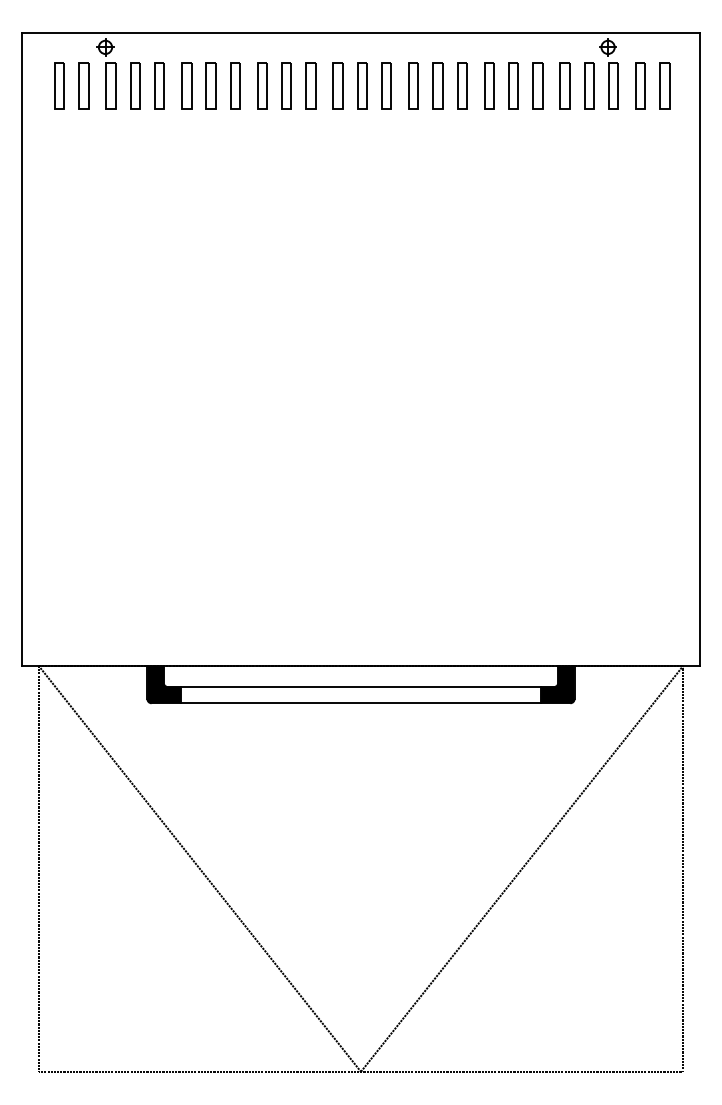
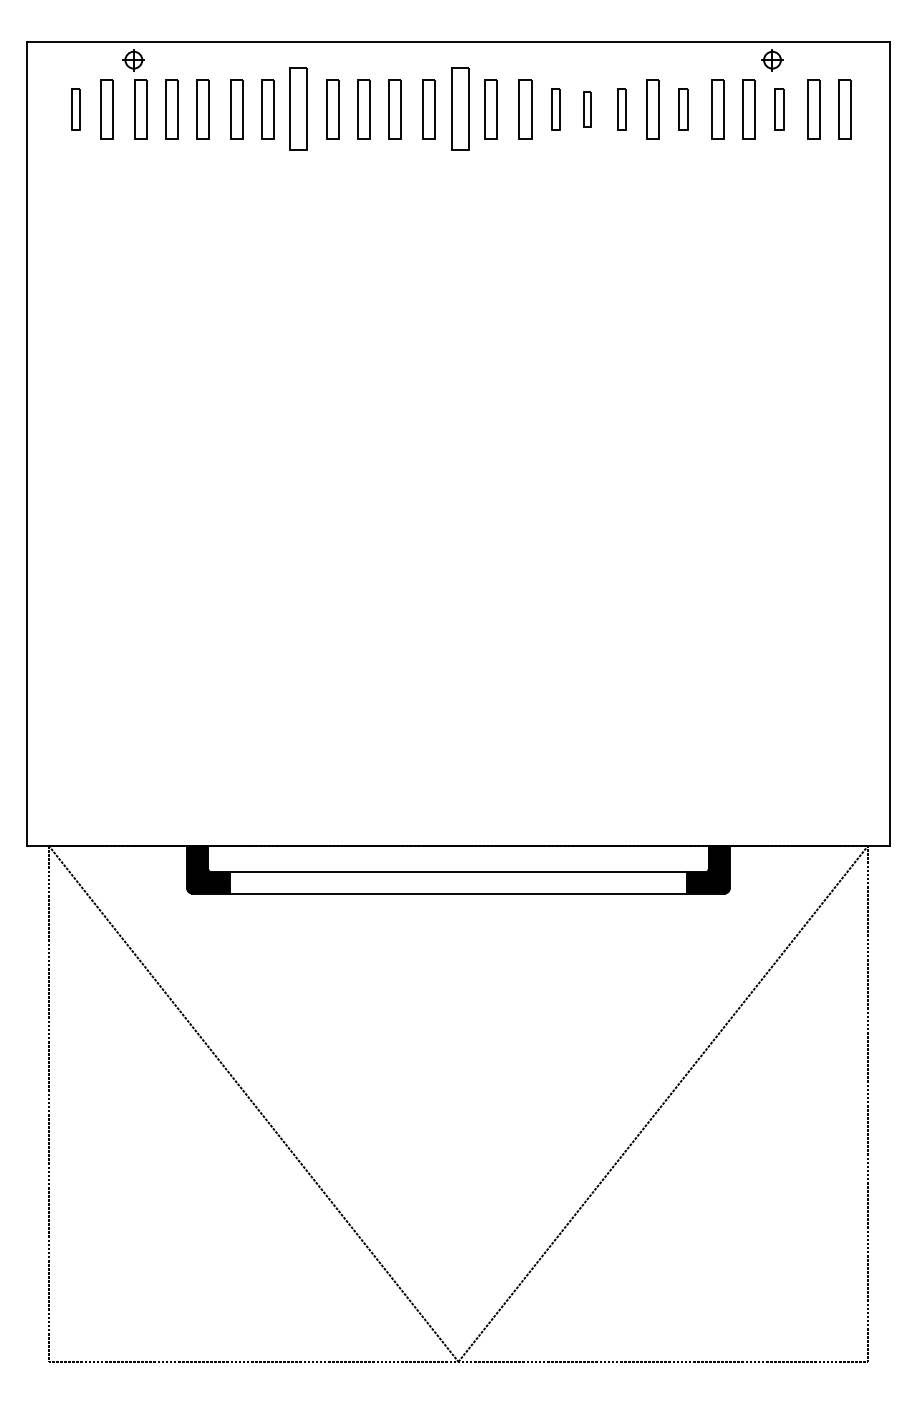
part: (59, 86) -> (75, 109), size x0.7
part: (235, 86) -> (298, 109), size x1.4
part: (361, 86) -> (459, 109), size x1.4
part: (437, 86) -> (555, 109), size x0.7
part: (461, 86) -> (586, 109), size x0.6
part: (489, 86) -> (621, 109), size x0.7
part: (537, 86) -> (682, 109), size x0.7
part: (613, 86) -> (779, 109), size x0.7

